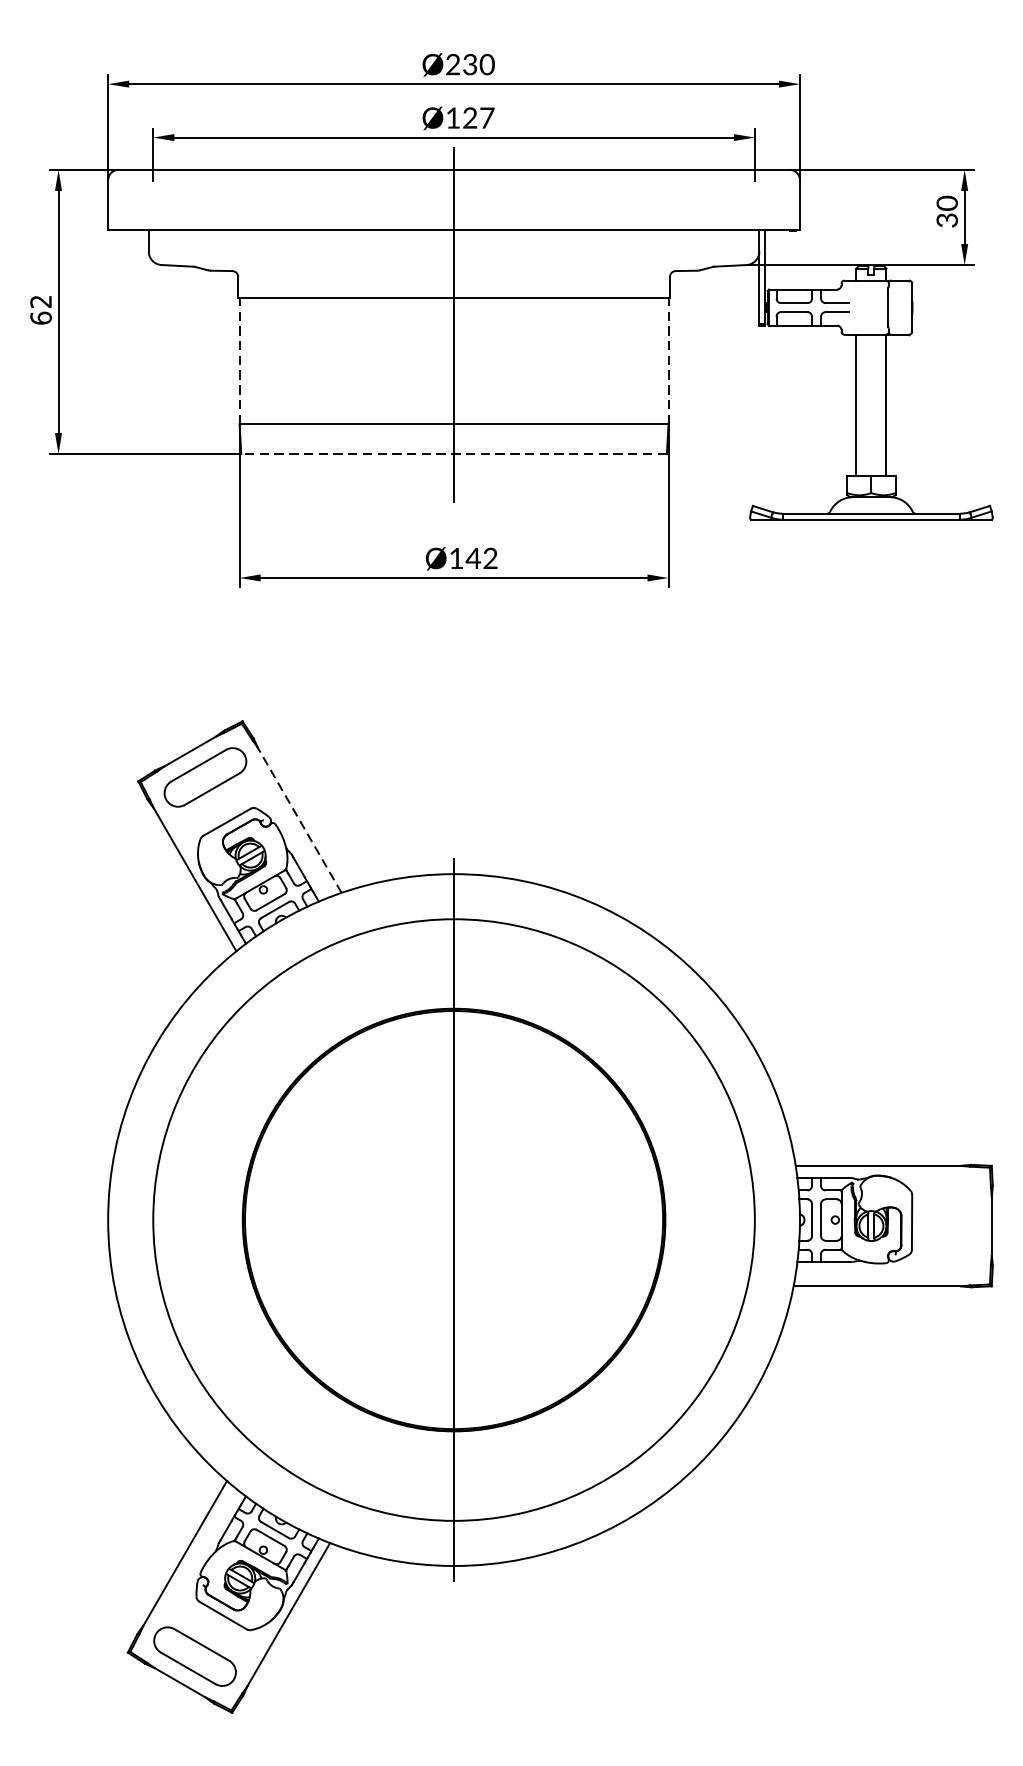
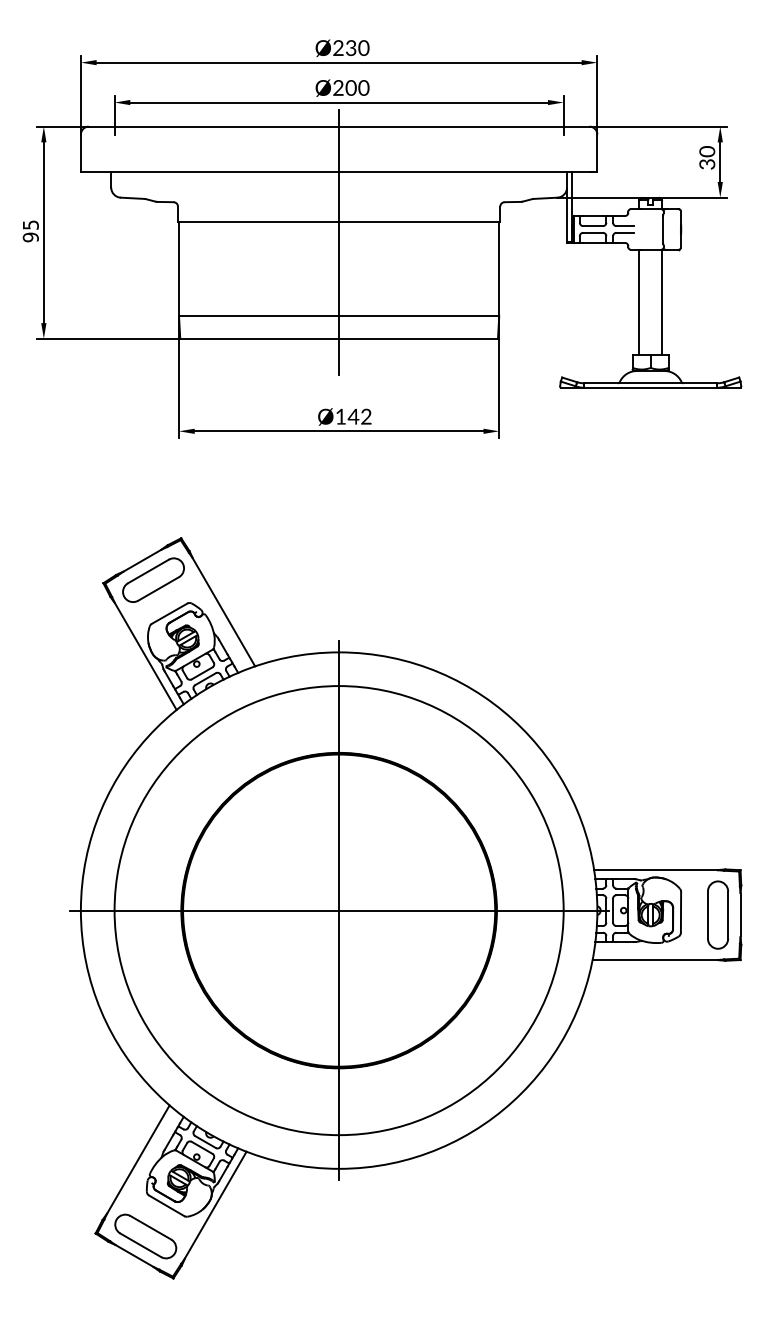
text: (470, 117) -> (351, 87), Ø127 -> Ø200
text: (40, 310) -> (30, 231), 62 -> 95
line: (240, 359) -> (179, 268), dashed -> solid
line: (668, 359) -> (499, 268), dashed -> solid
line: (454, 453) -> (339, 338), dashed -> solid
line: (299, 820) -> (223, 612), dashed -> solid
line: (453, 1219) -> (338, 910), added
part: (960, 1225) -> (717, 914), added

